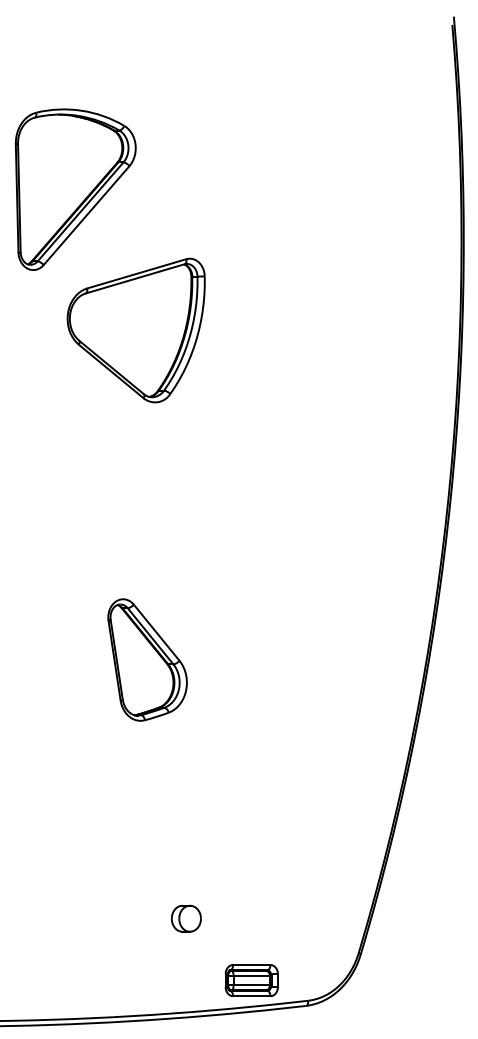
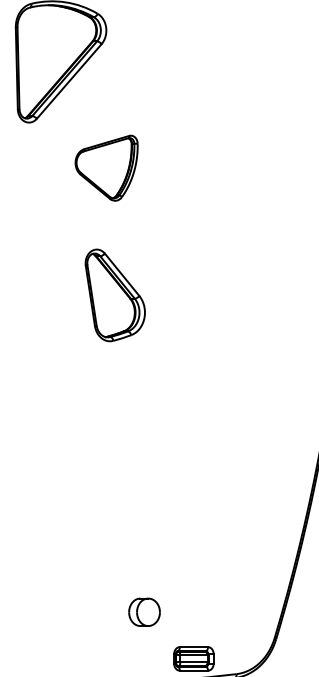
part: (135, 330) -> (106, 168), size x0.6
part: (147, 659) -> (115, 295), moved
part: (186, 918) -> (144, 612), size x1.4

